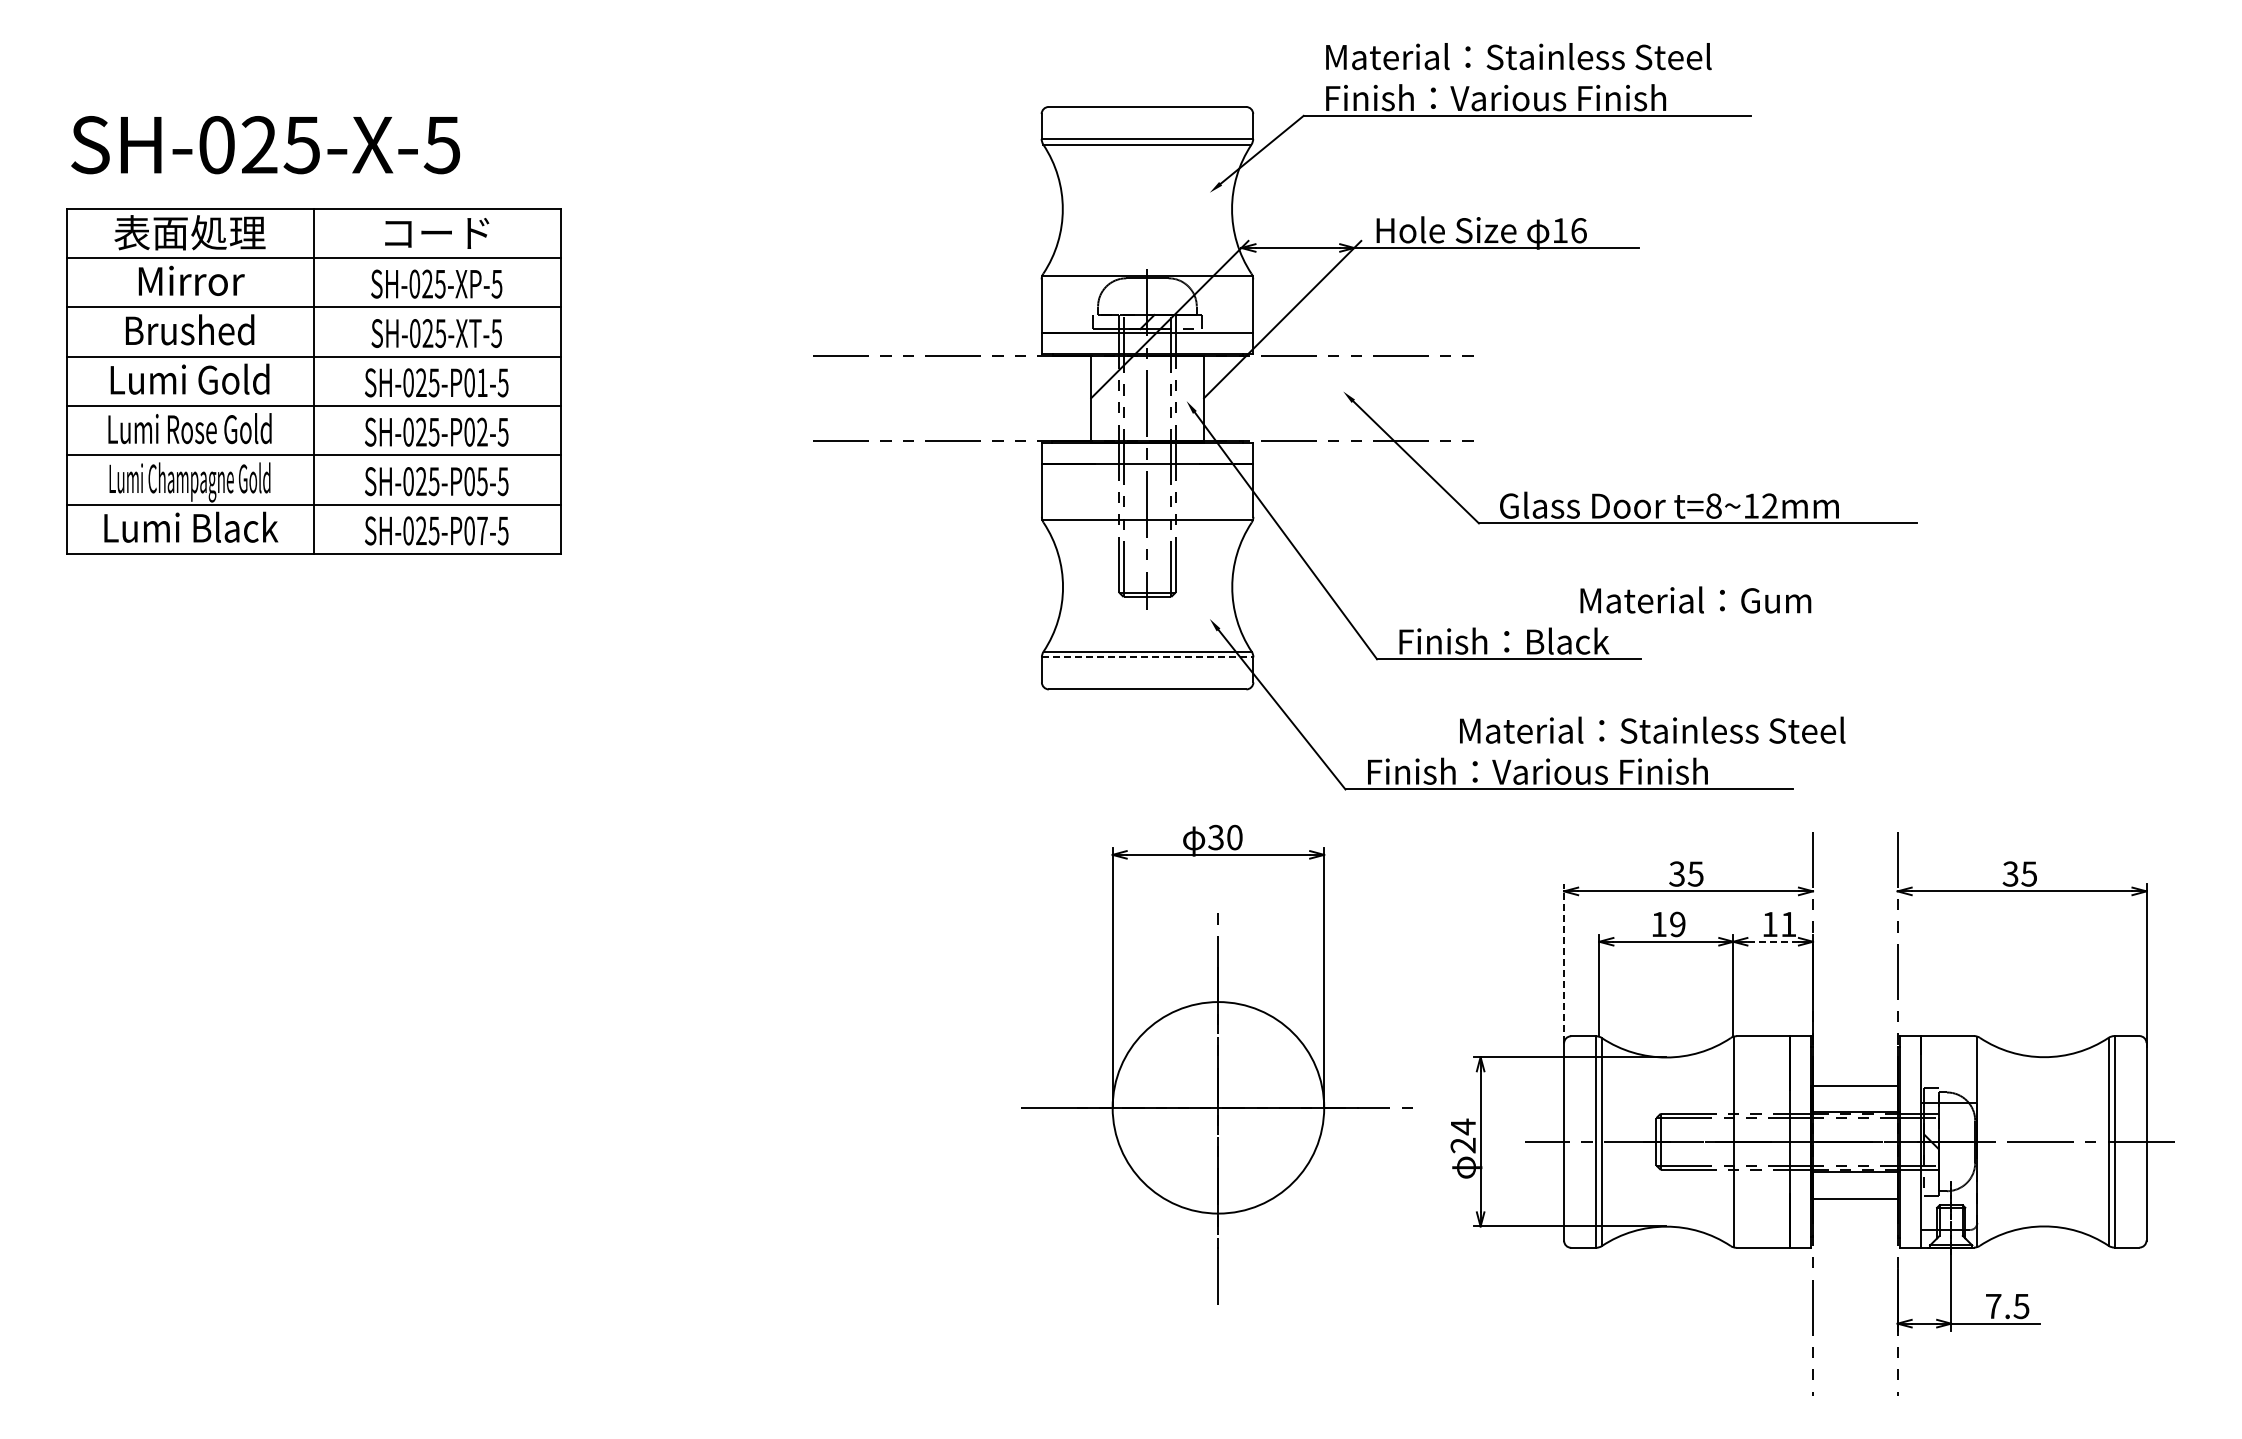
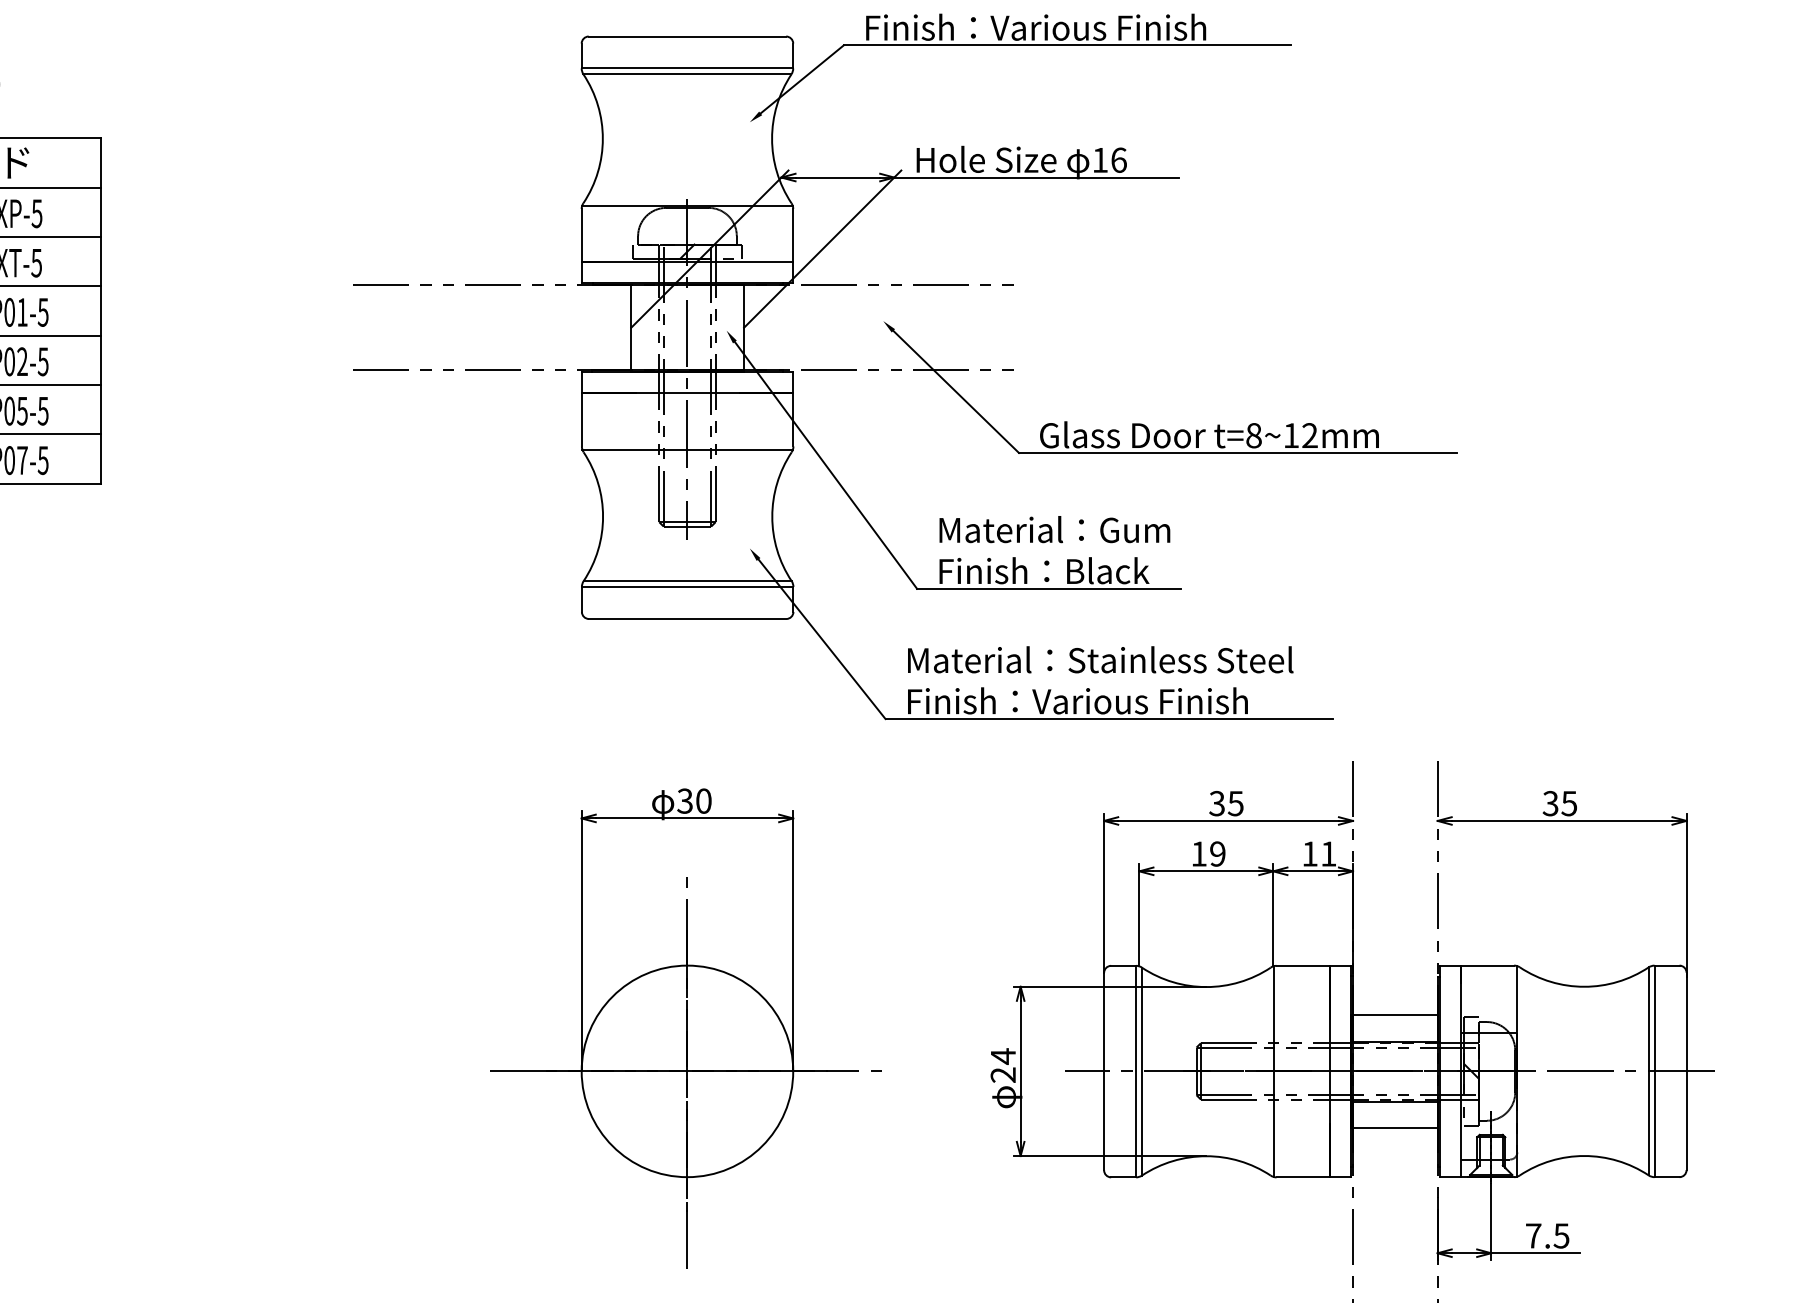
text: (1695, 599) -> (1054, 529), moved
line: (1147, 657) -> (687, 587), dashed -> solid
text: (1652, 729) -> (1100, 659), moved
line: (1773, 941) -> (1313, 871), dashed -> solid
line: (1564, 963) -> (1104, 893), dashed -> solid
part: (1216, 1064) -> (685, 1028), moved

